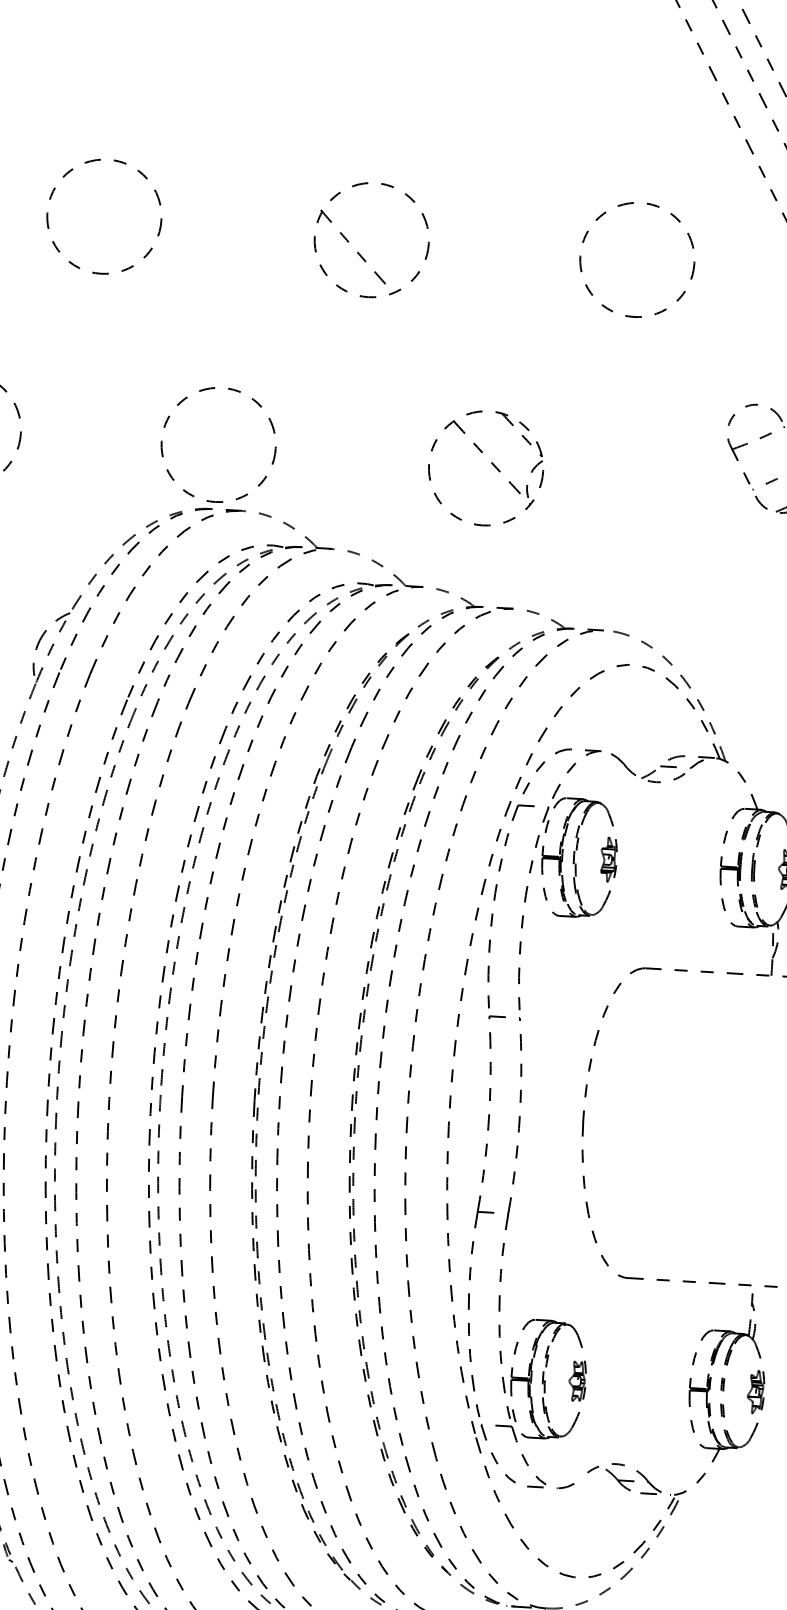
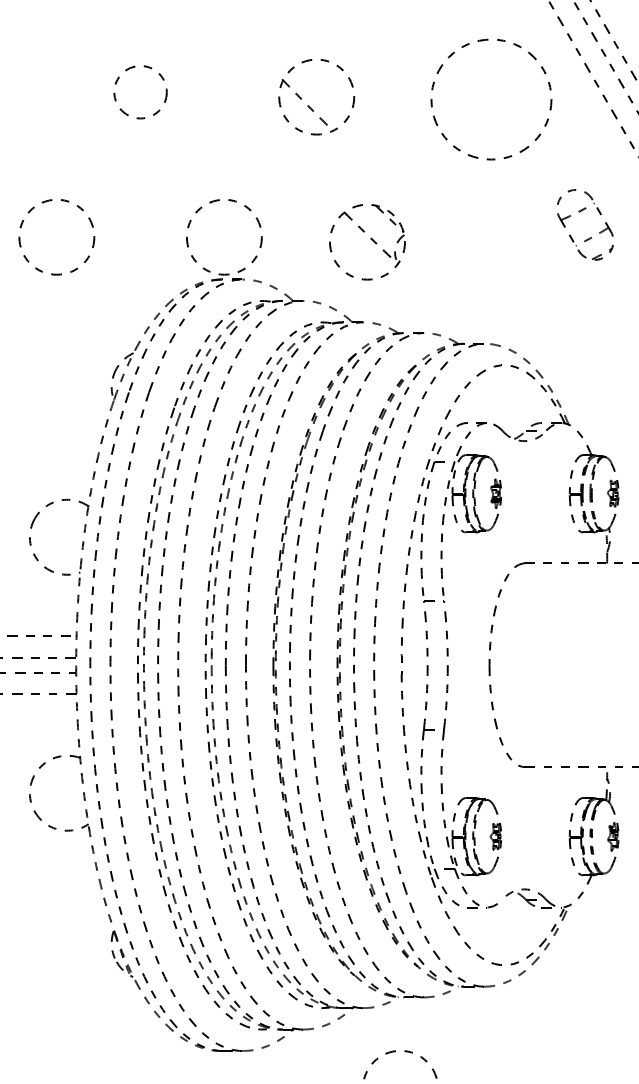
circle: (104, 217) -> (140, 92), size x0.7
circle: (637, 259) -> (491, 99), size x1.6
part: (486, 468) -> (367, 242), moved

